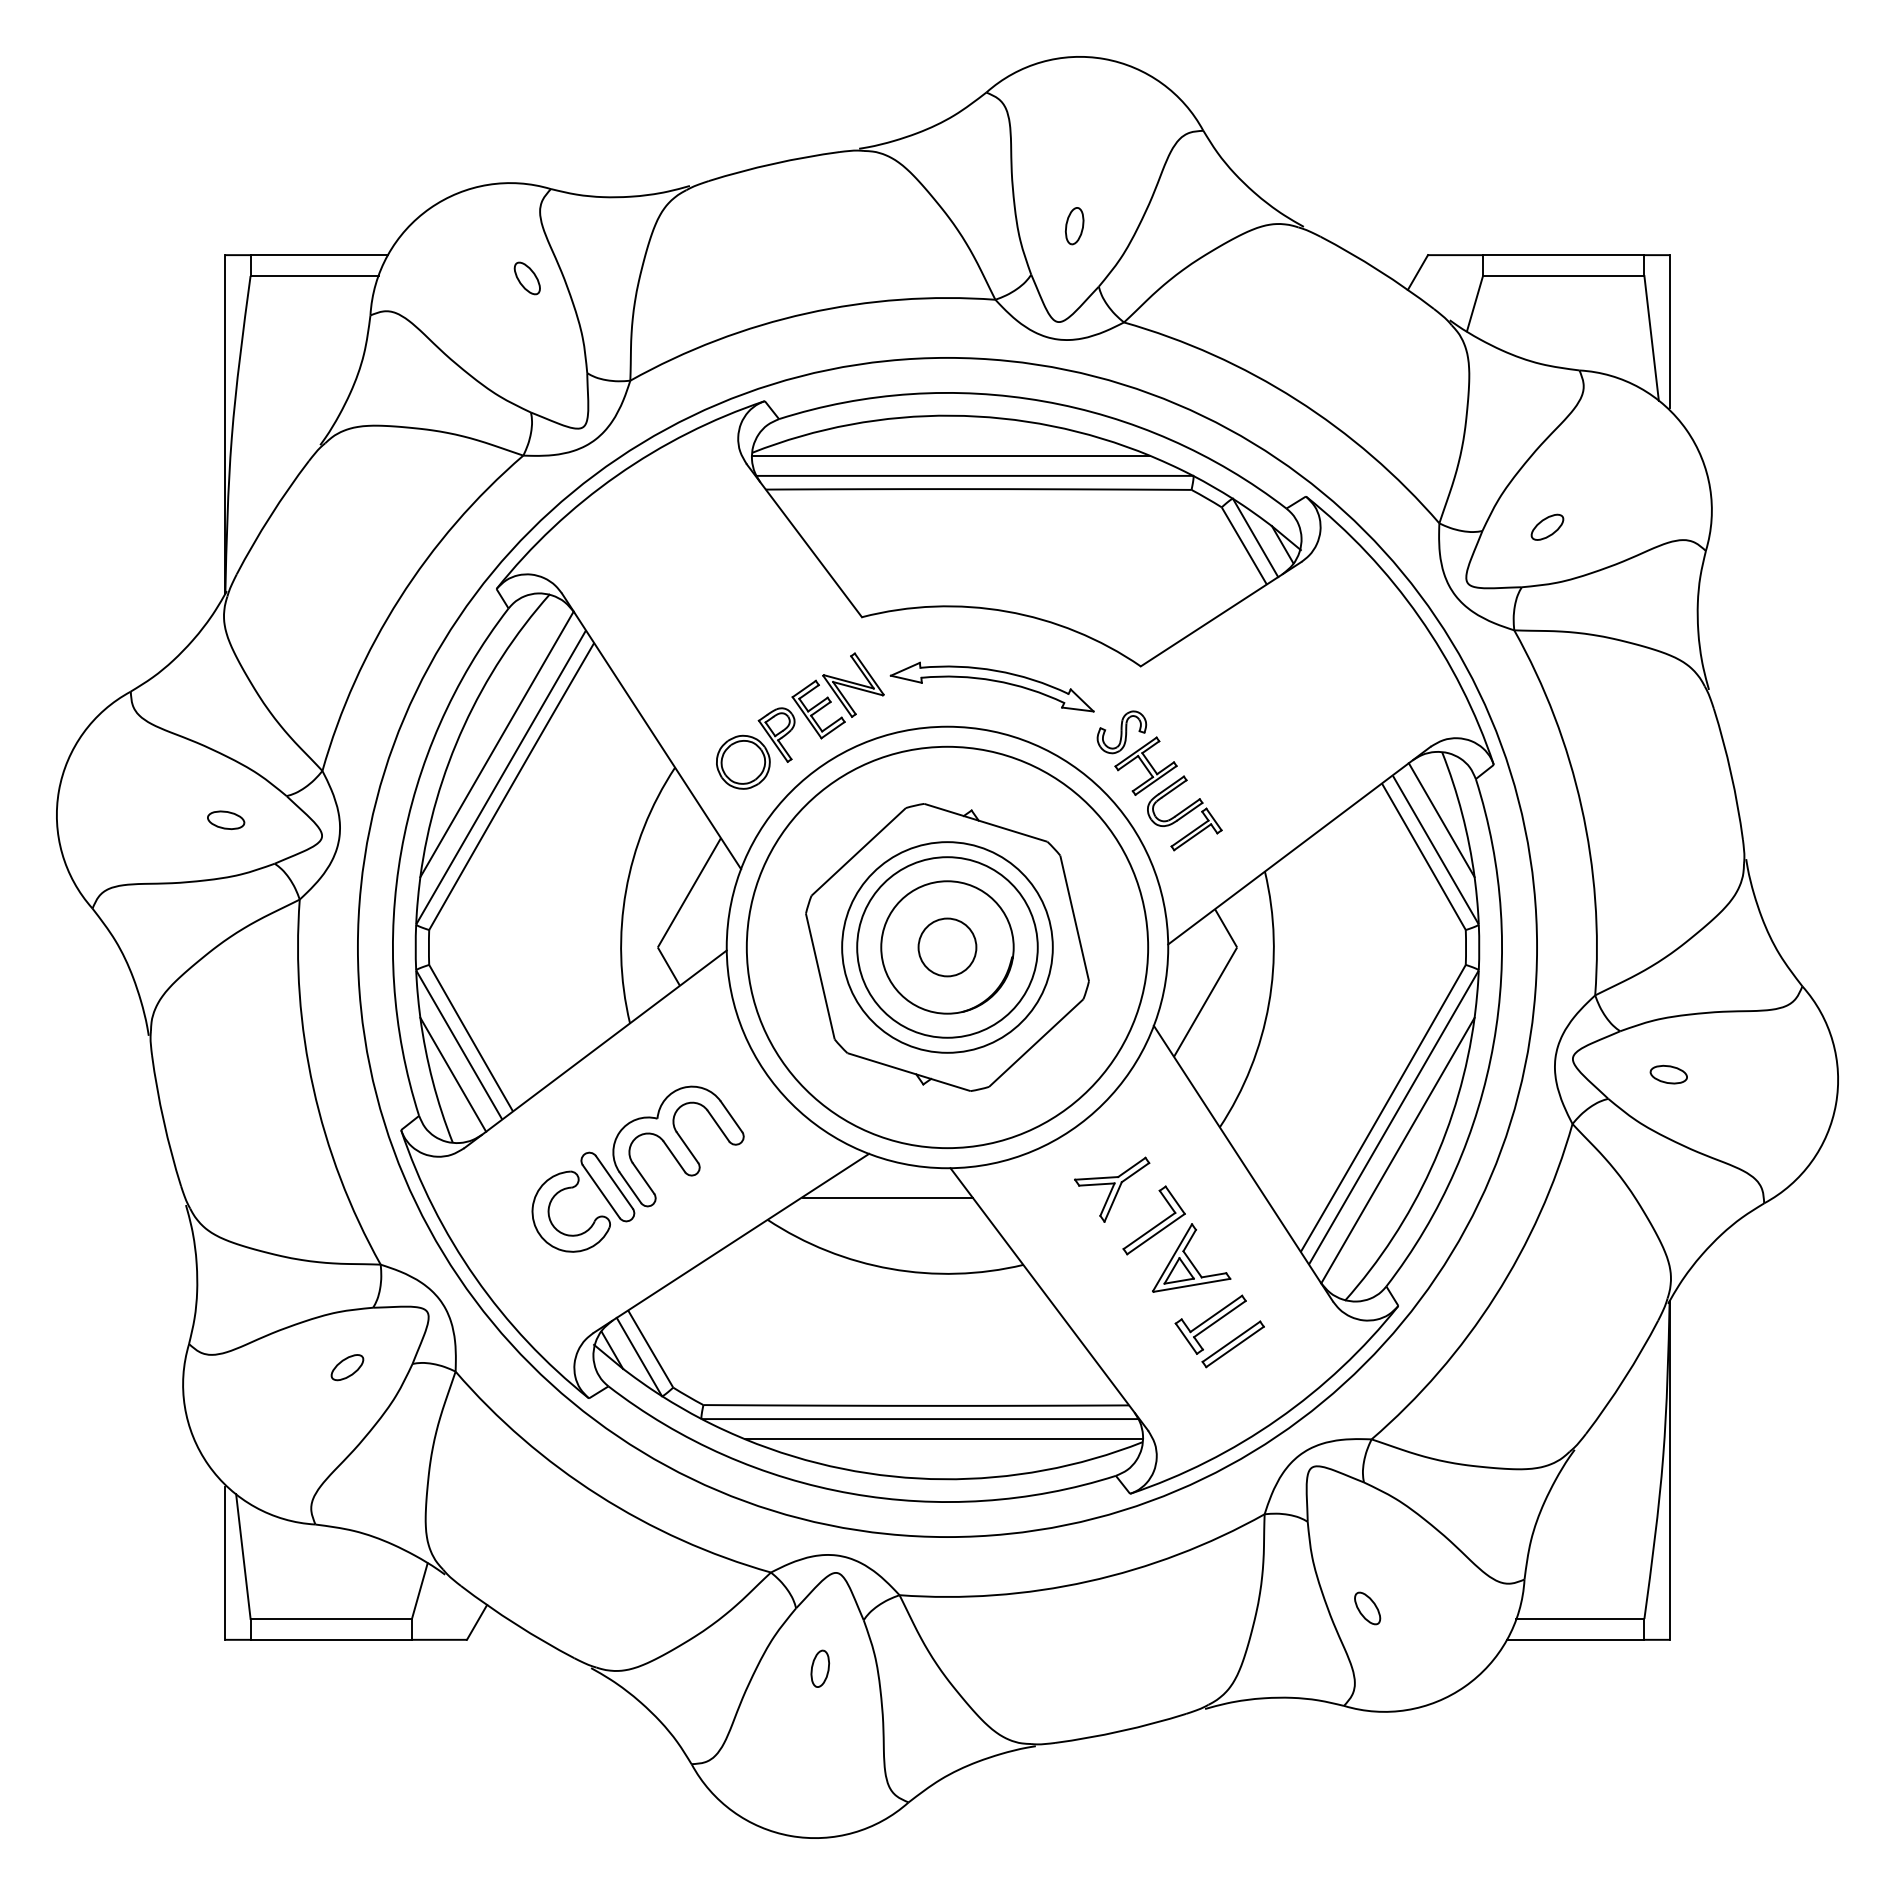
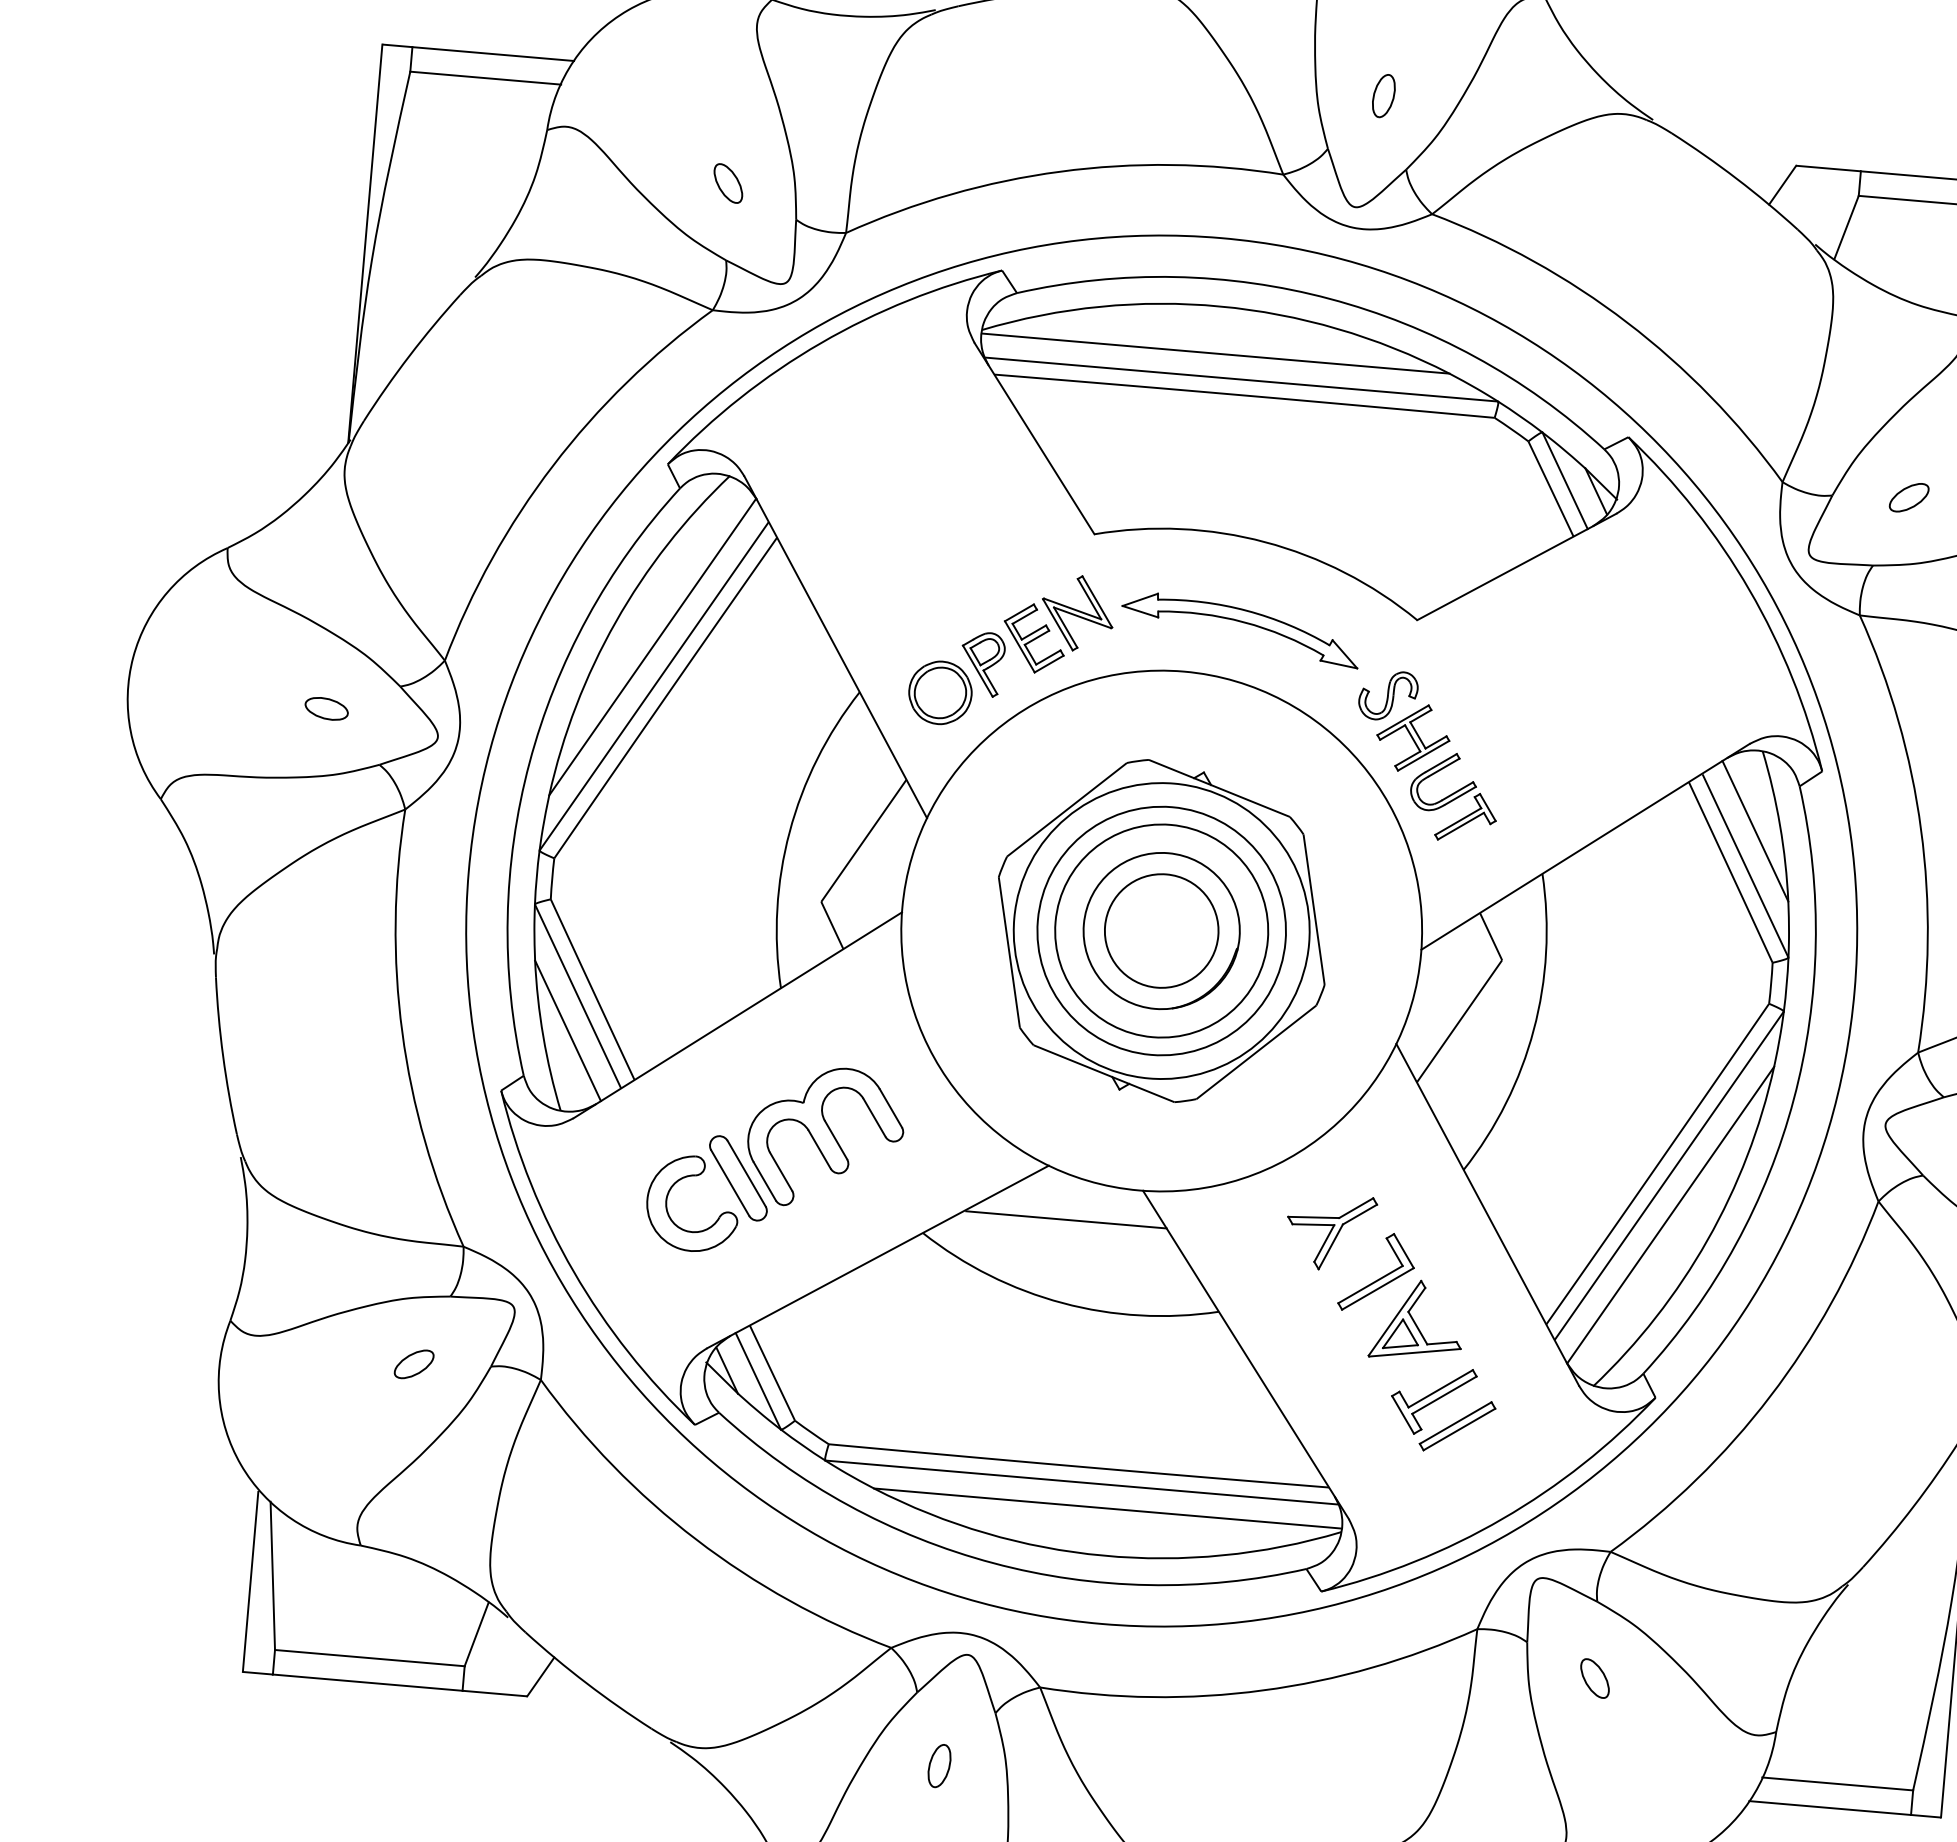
part: (526, 278) -> (727, 183), moved
circle: (947, 947) -> (1161, 931), size x0.62
circle: (947, 947) -> (1161, 931), size x1.67
part: (1367, 1608) -> (1594, 1678), moved

